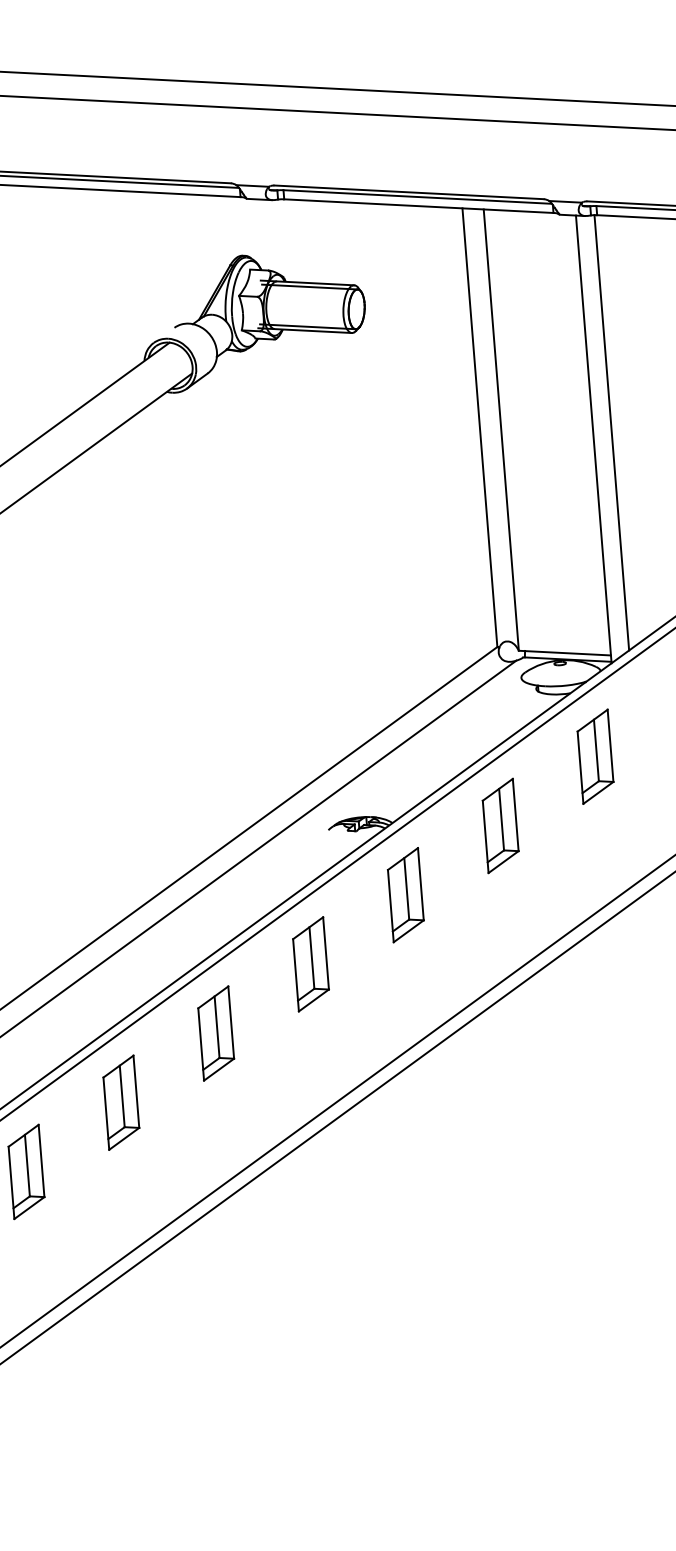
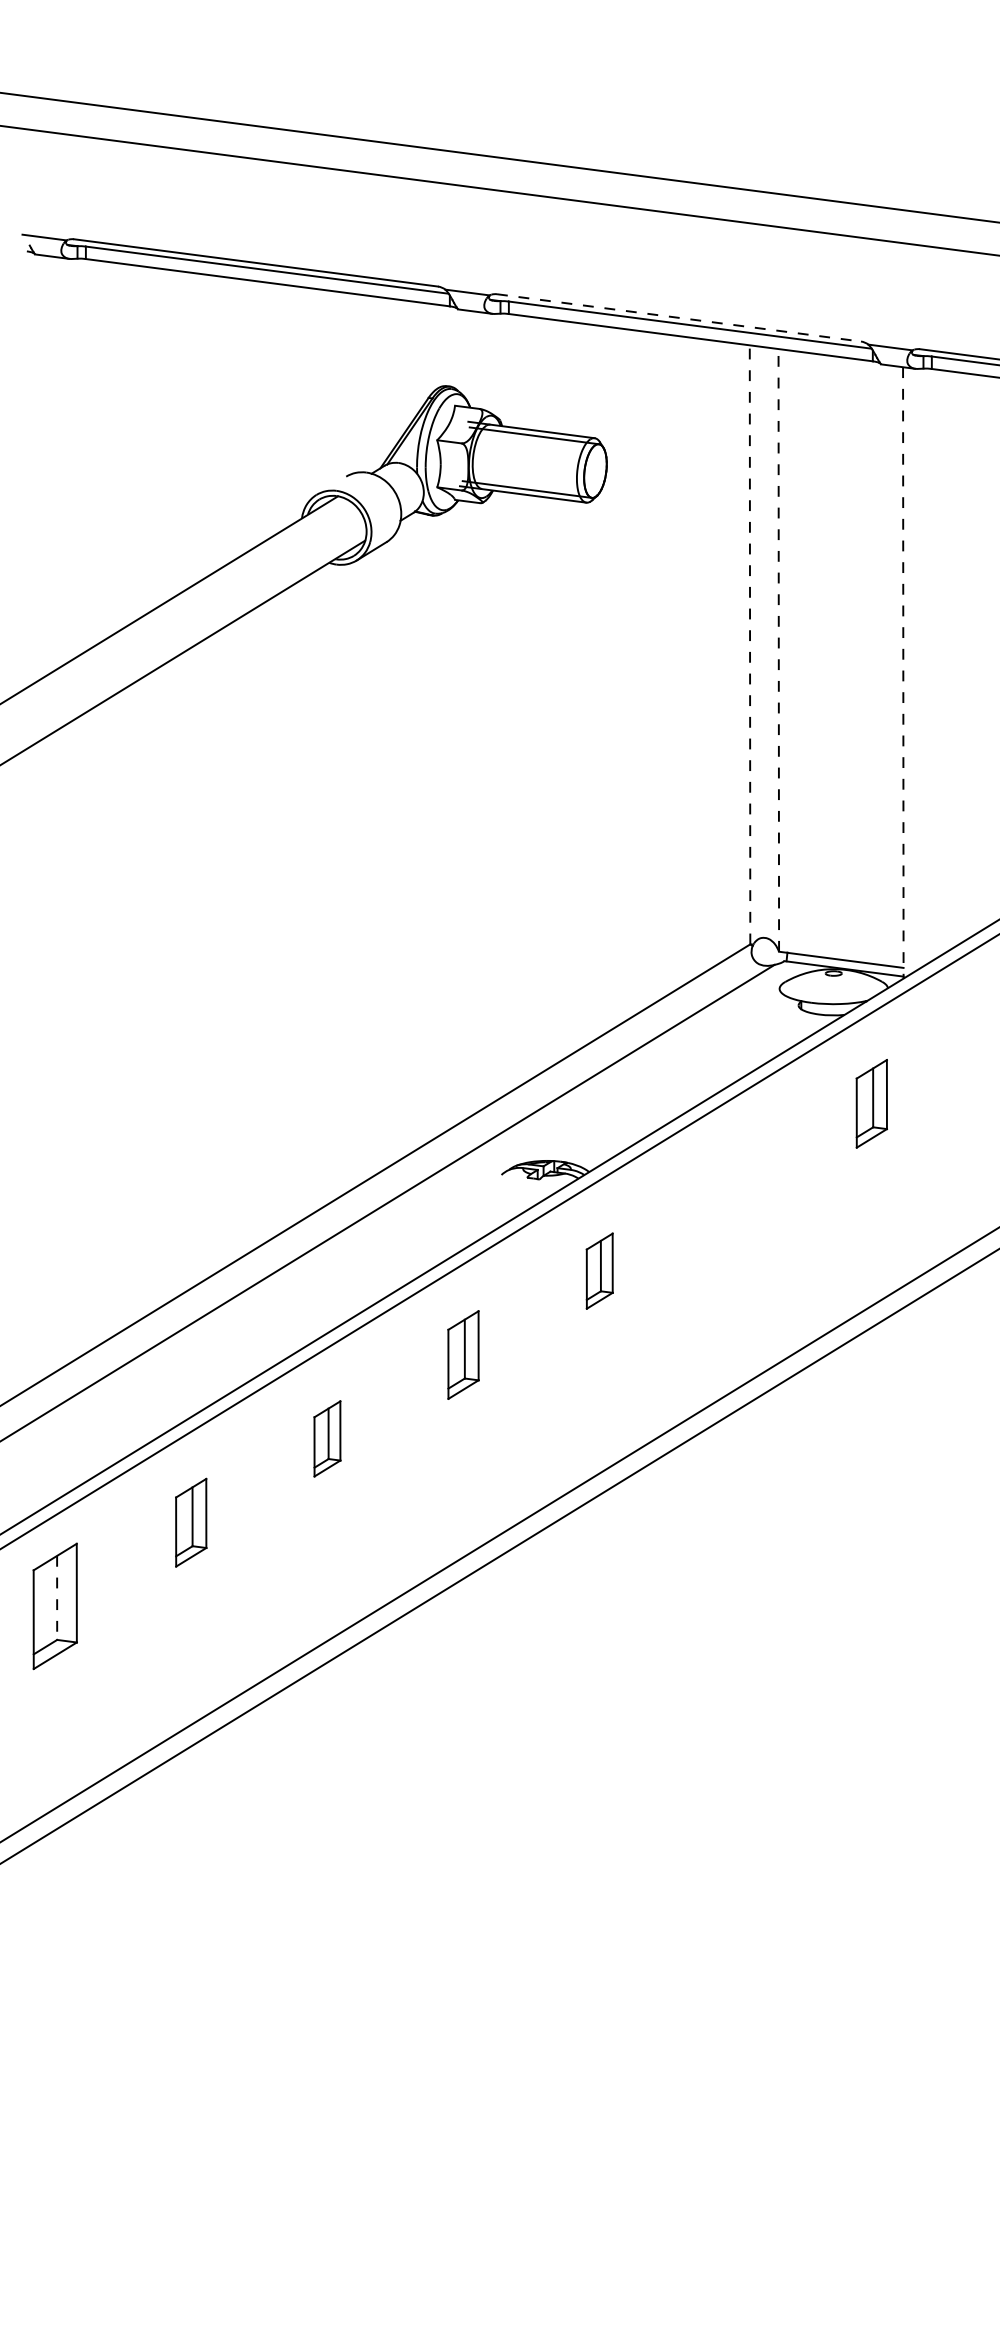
line: (409, 192) -> (679, 317), solid -> dashed
line: (480, 427) -> (750, 644), solid -> dashed
line: (501, 429) -> (778, 649), solid -> dashed
line: (611, 432) -> (928, 665), removed
line: (593, 439) -> (903, 672), solid -> dashed
part: (595, 756) -> (871, 1103), size x0.7
part: (500, 825) -> (735, 1187), removed
part: (405, 894) -> (599, 1270), size x0.6
part: (310, 963) -> (463, 1354), size x0.7
part: (216, 1033) -> (327, 1438), size x0.6
part: (120, 1102) -> (190, 1522), size x0.7
line: (27, 1166) -> (57, 1598), solid -> dashed

